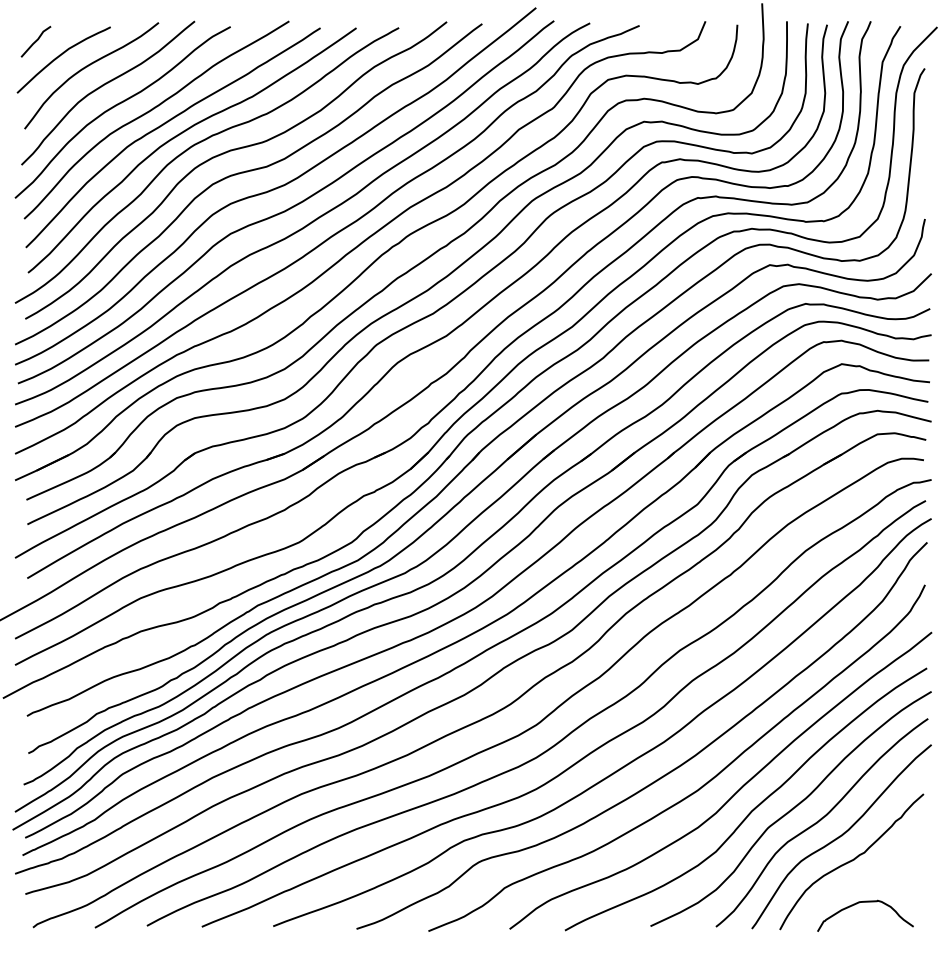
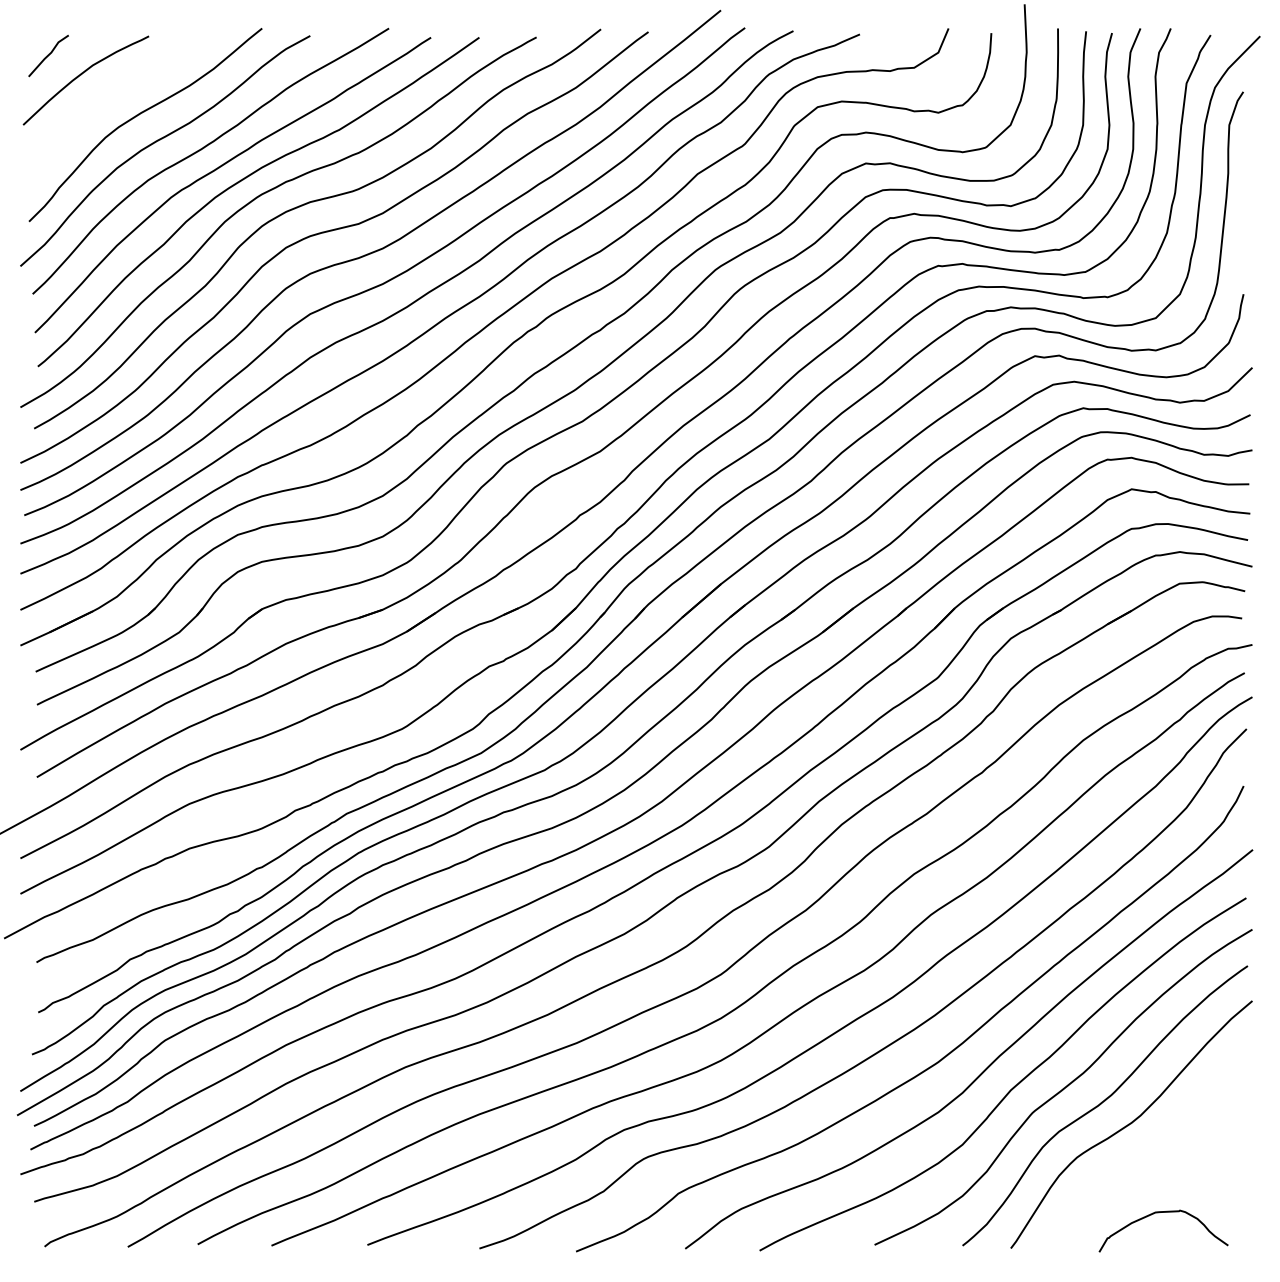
curve: (87, 67) -> (117, 90), removed
curve: (851, 861) -> (1144, 1157), removed

